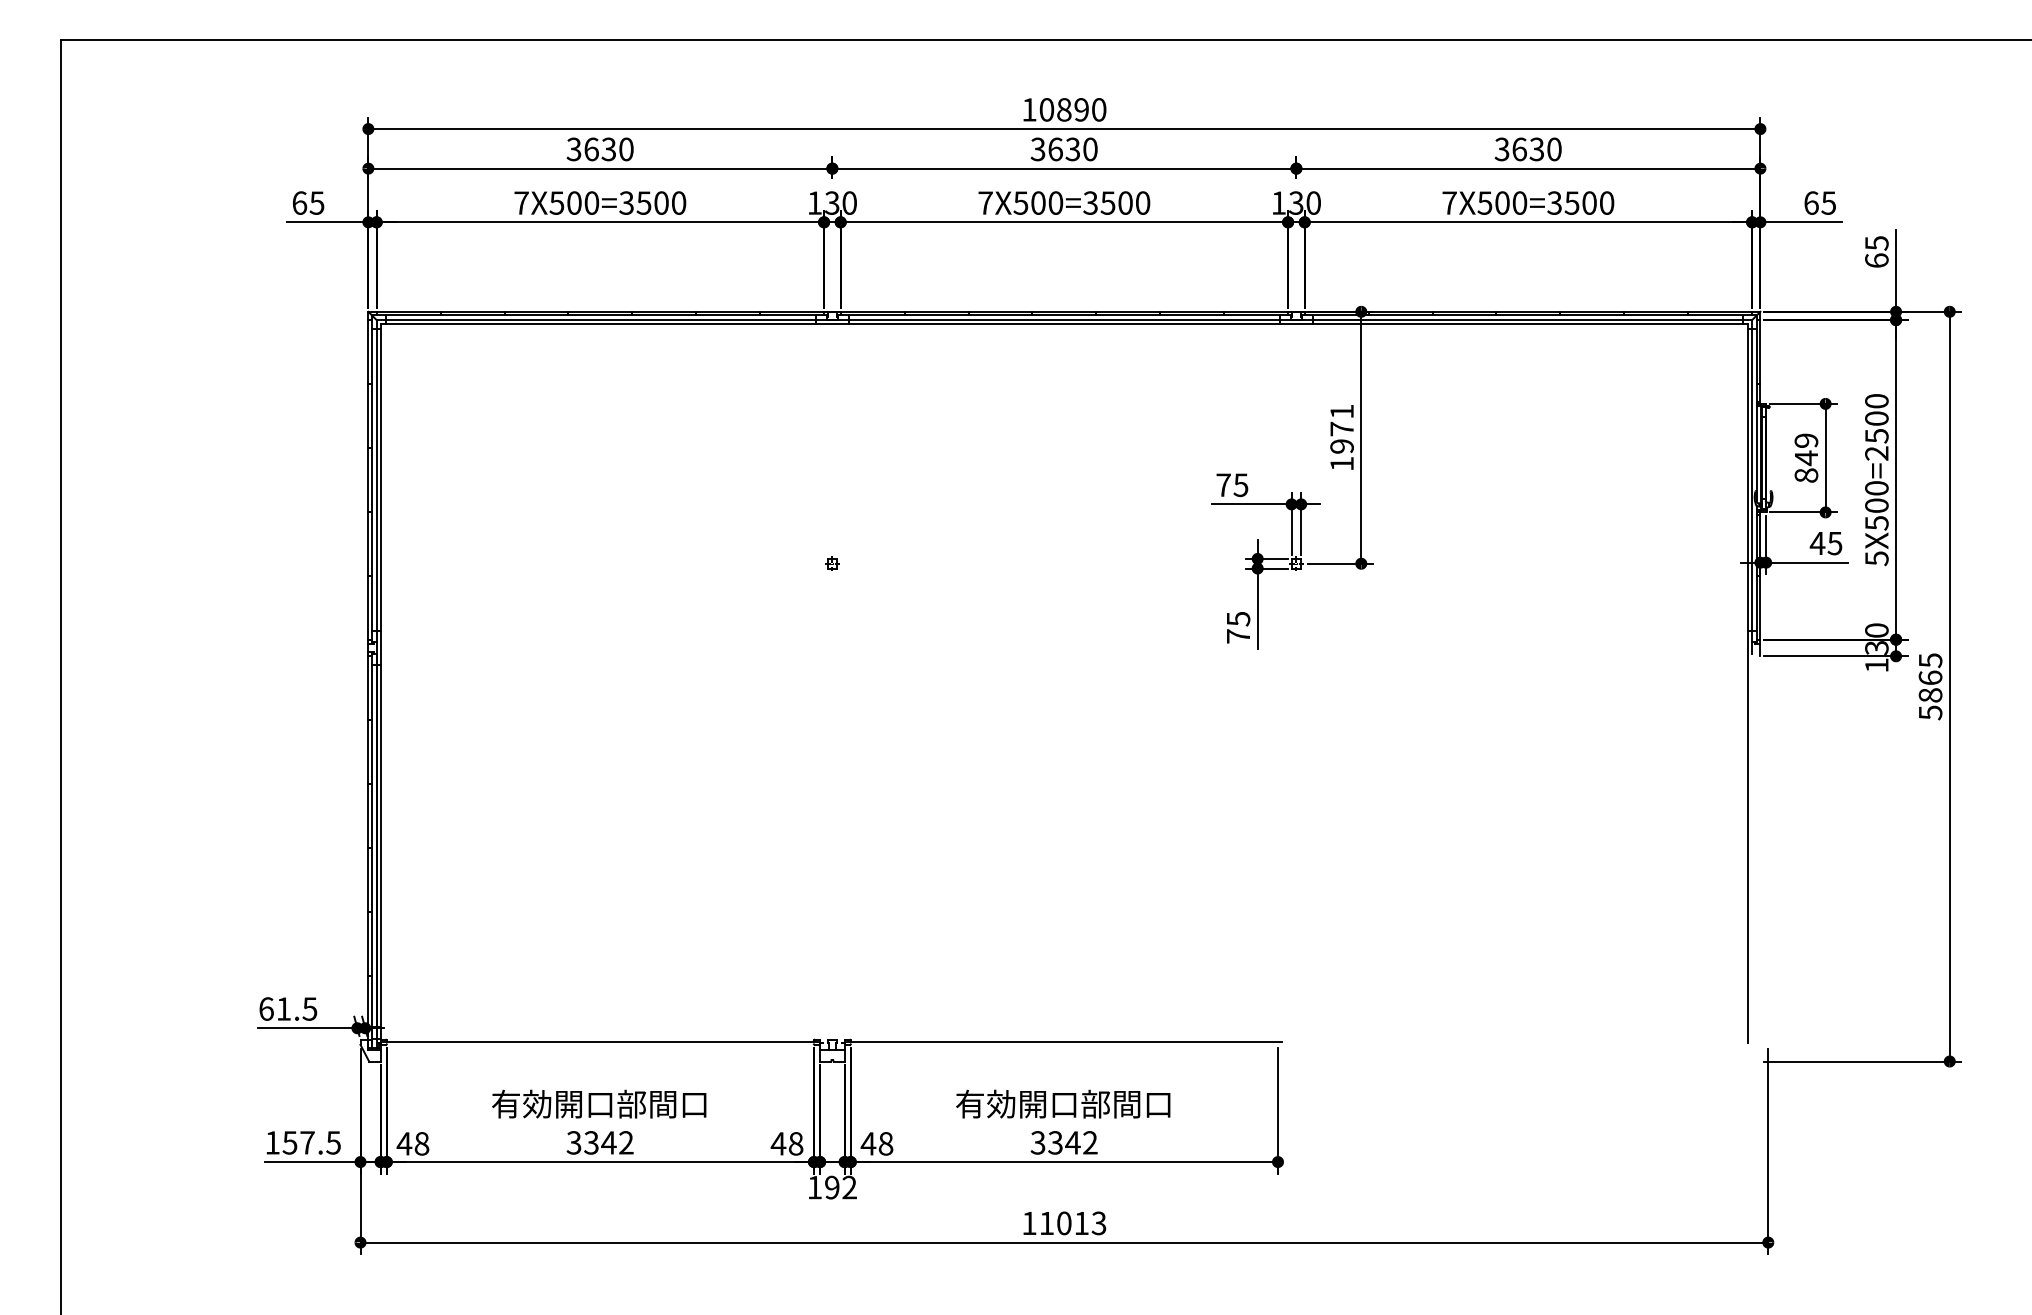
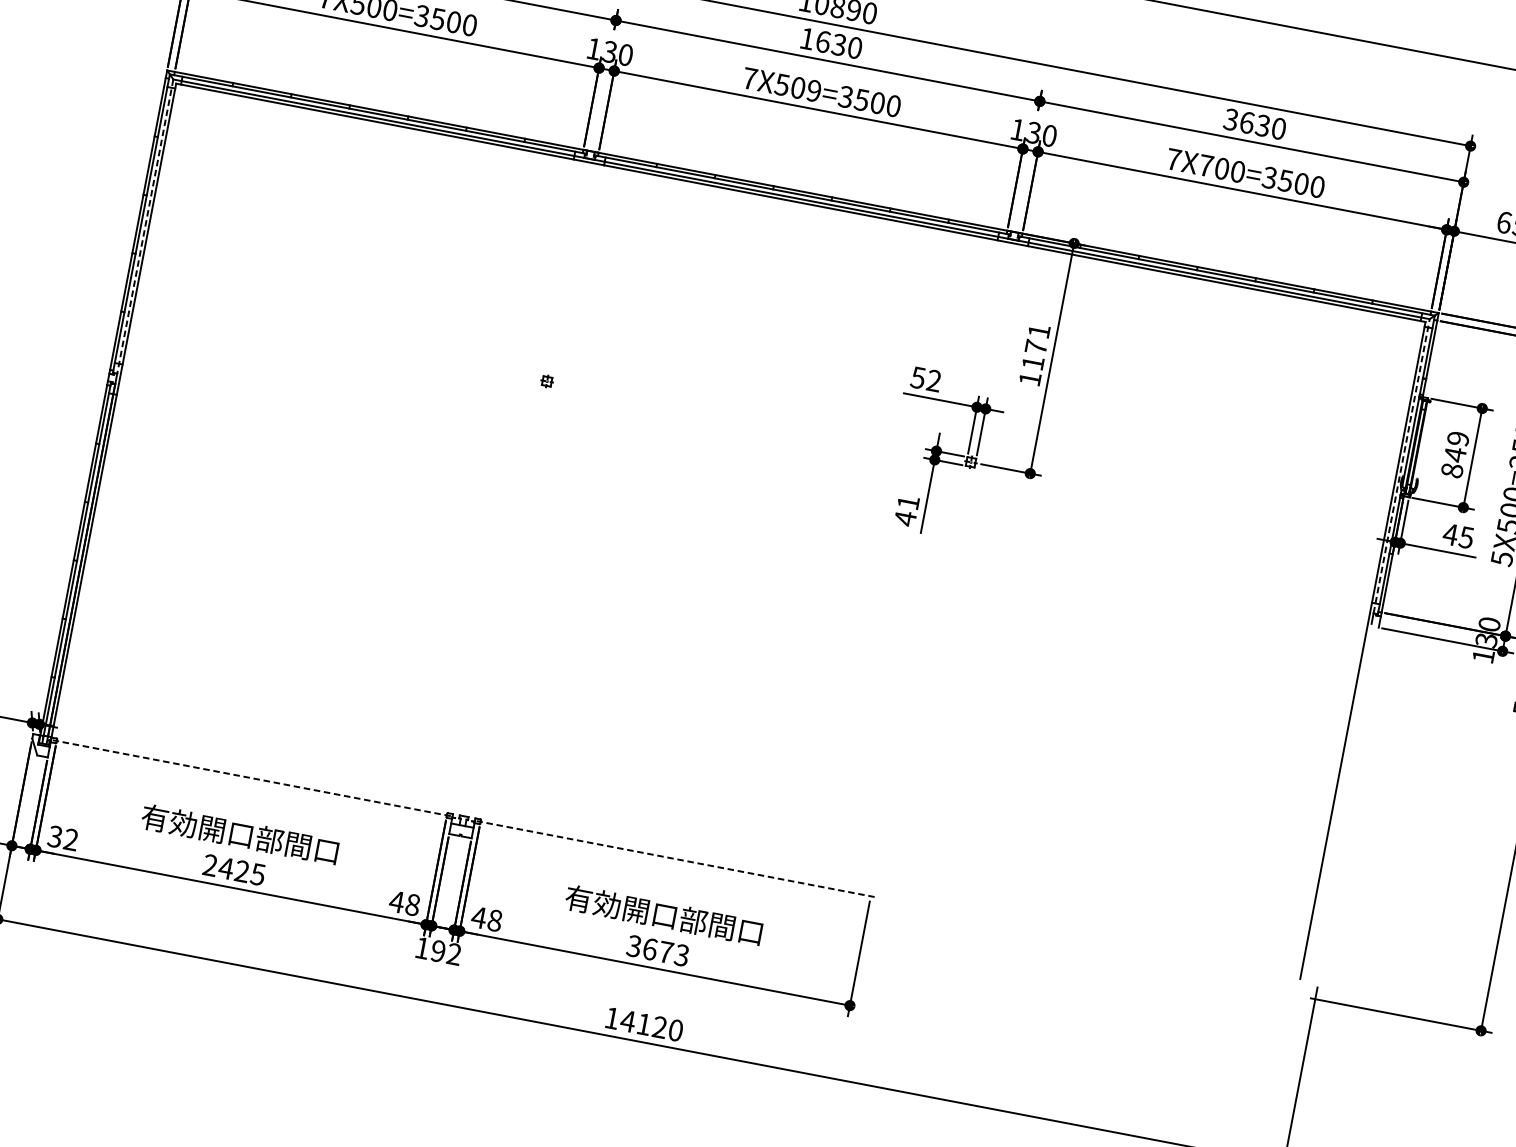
text: (1037, 149) -> (806, 38), 3630 -> 1630
text: (1055, 202) -> (813, 90), 7X500=3500 -> 7X509=3500
text: (1484, 202) -> (1205, 165), 7X500=3500 -> 7X700=3500
text: (1341, 446) -> (1032, 363), 1971 -> 1171
line: (1752, 480) -> (1402, 465), solid -> dashed
line: (376, 481) -> (145, 226), solid -> dashed
text: (1232, 485) -> (926, 379), 75 -> 52
text: (1238, 628) -> (906, 511), 75 -> 41
line: (600, 1042) -> (251, 778), solid -> dashed
line: (1064, 1042) -> (675, 859), solid -> dashed
text: (599, 1142) -> (233, 869), 3342 -> 2425
text: (1072, 1142) -> (665, 951), 3342 -> 3673
text: (412, 1143) -> (62, 837), 48 -> 32
text: (1072, 1223) -> (651, 1025), 11013 -> 14120

